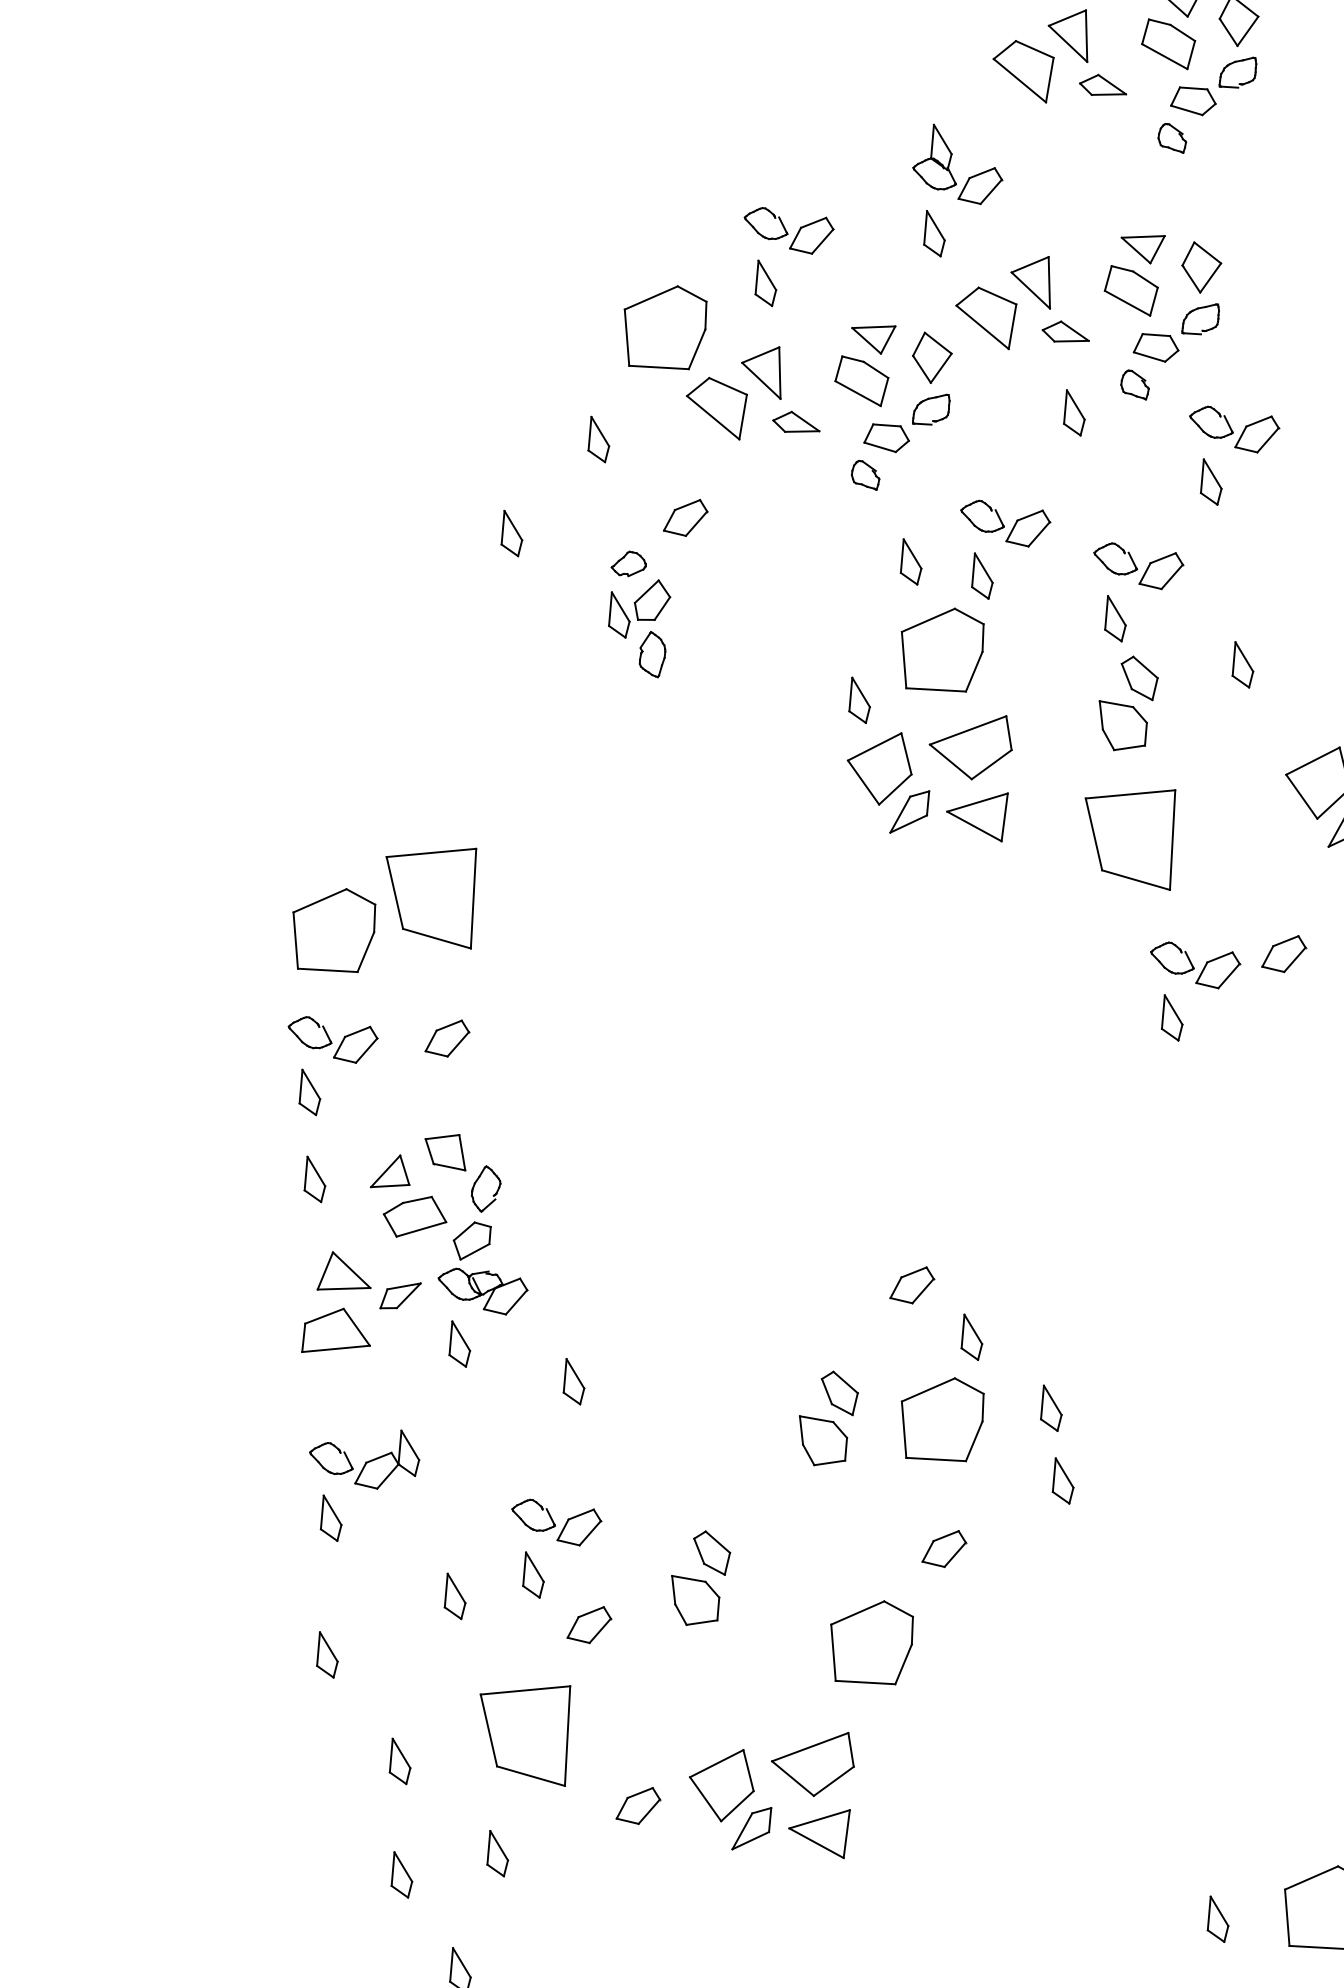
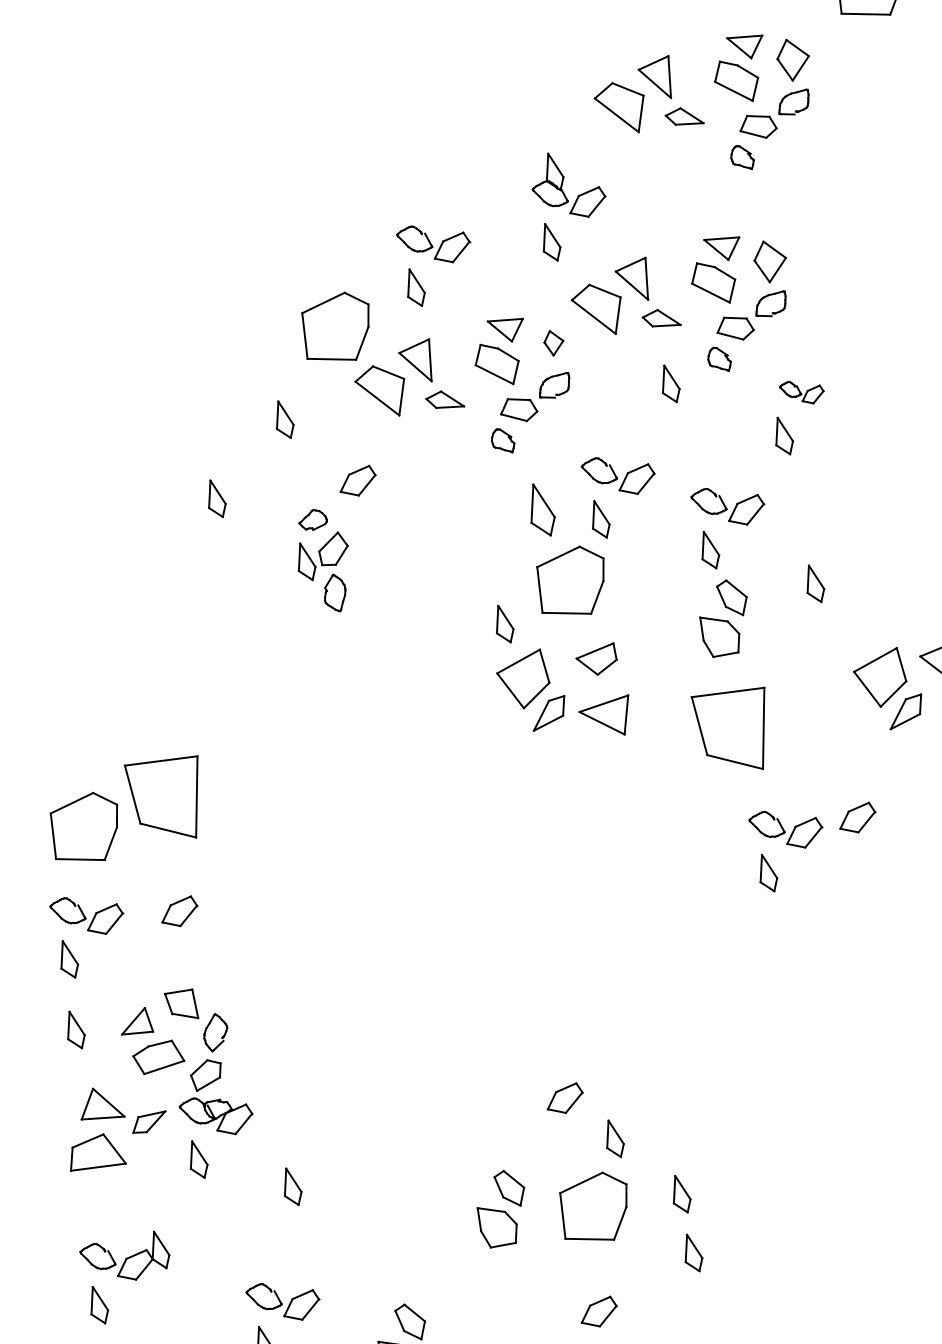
part: (932, 357) -> (553, 343), size x0.6
part: (1234, 429) -> (801, 392), size x0.6
part: (910, 561) -> (542, 509), size x1.4
part: (970, 747) -> (596, 659), size x0.6

